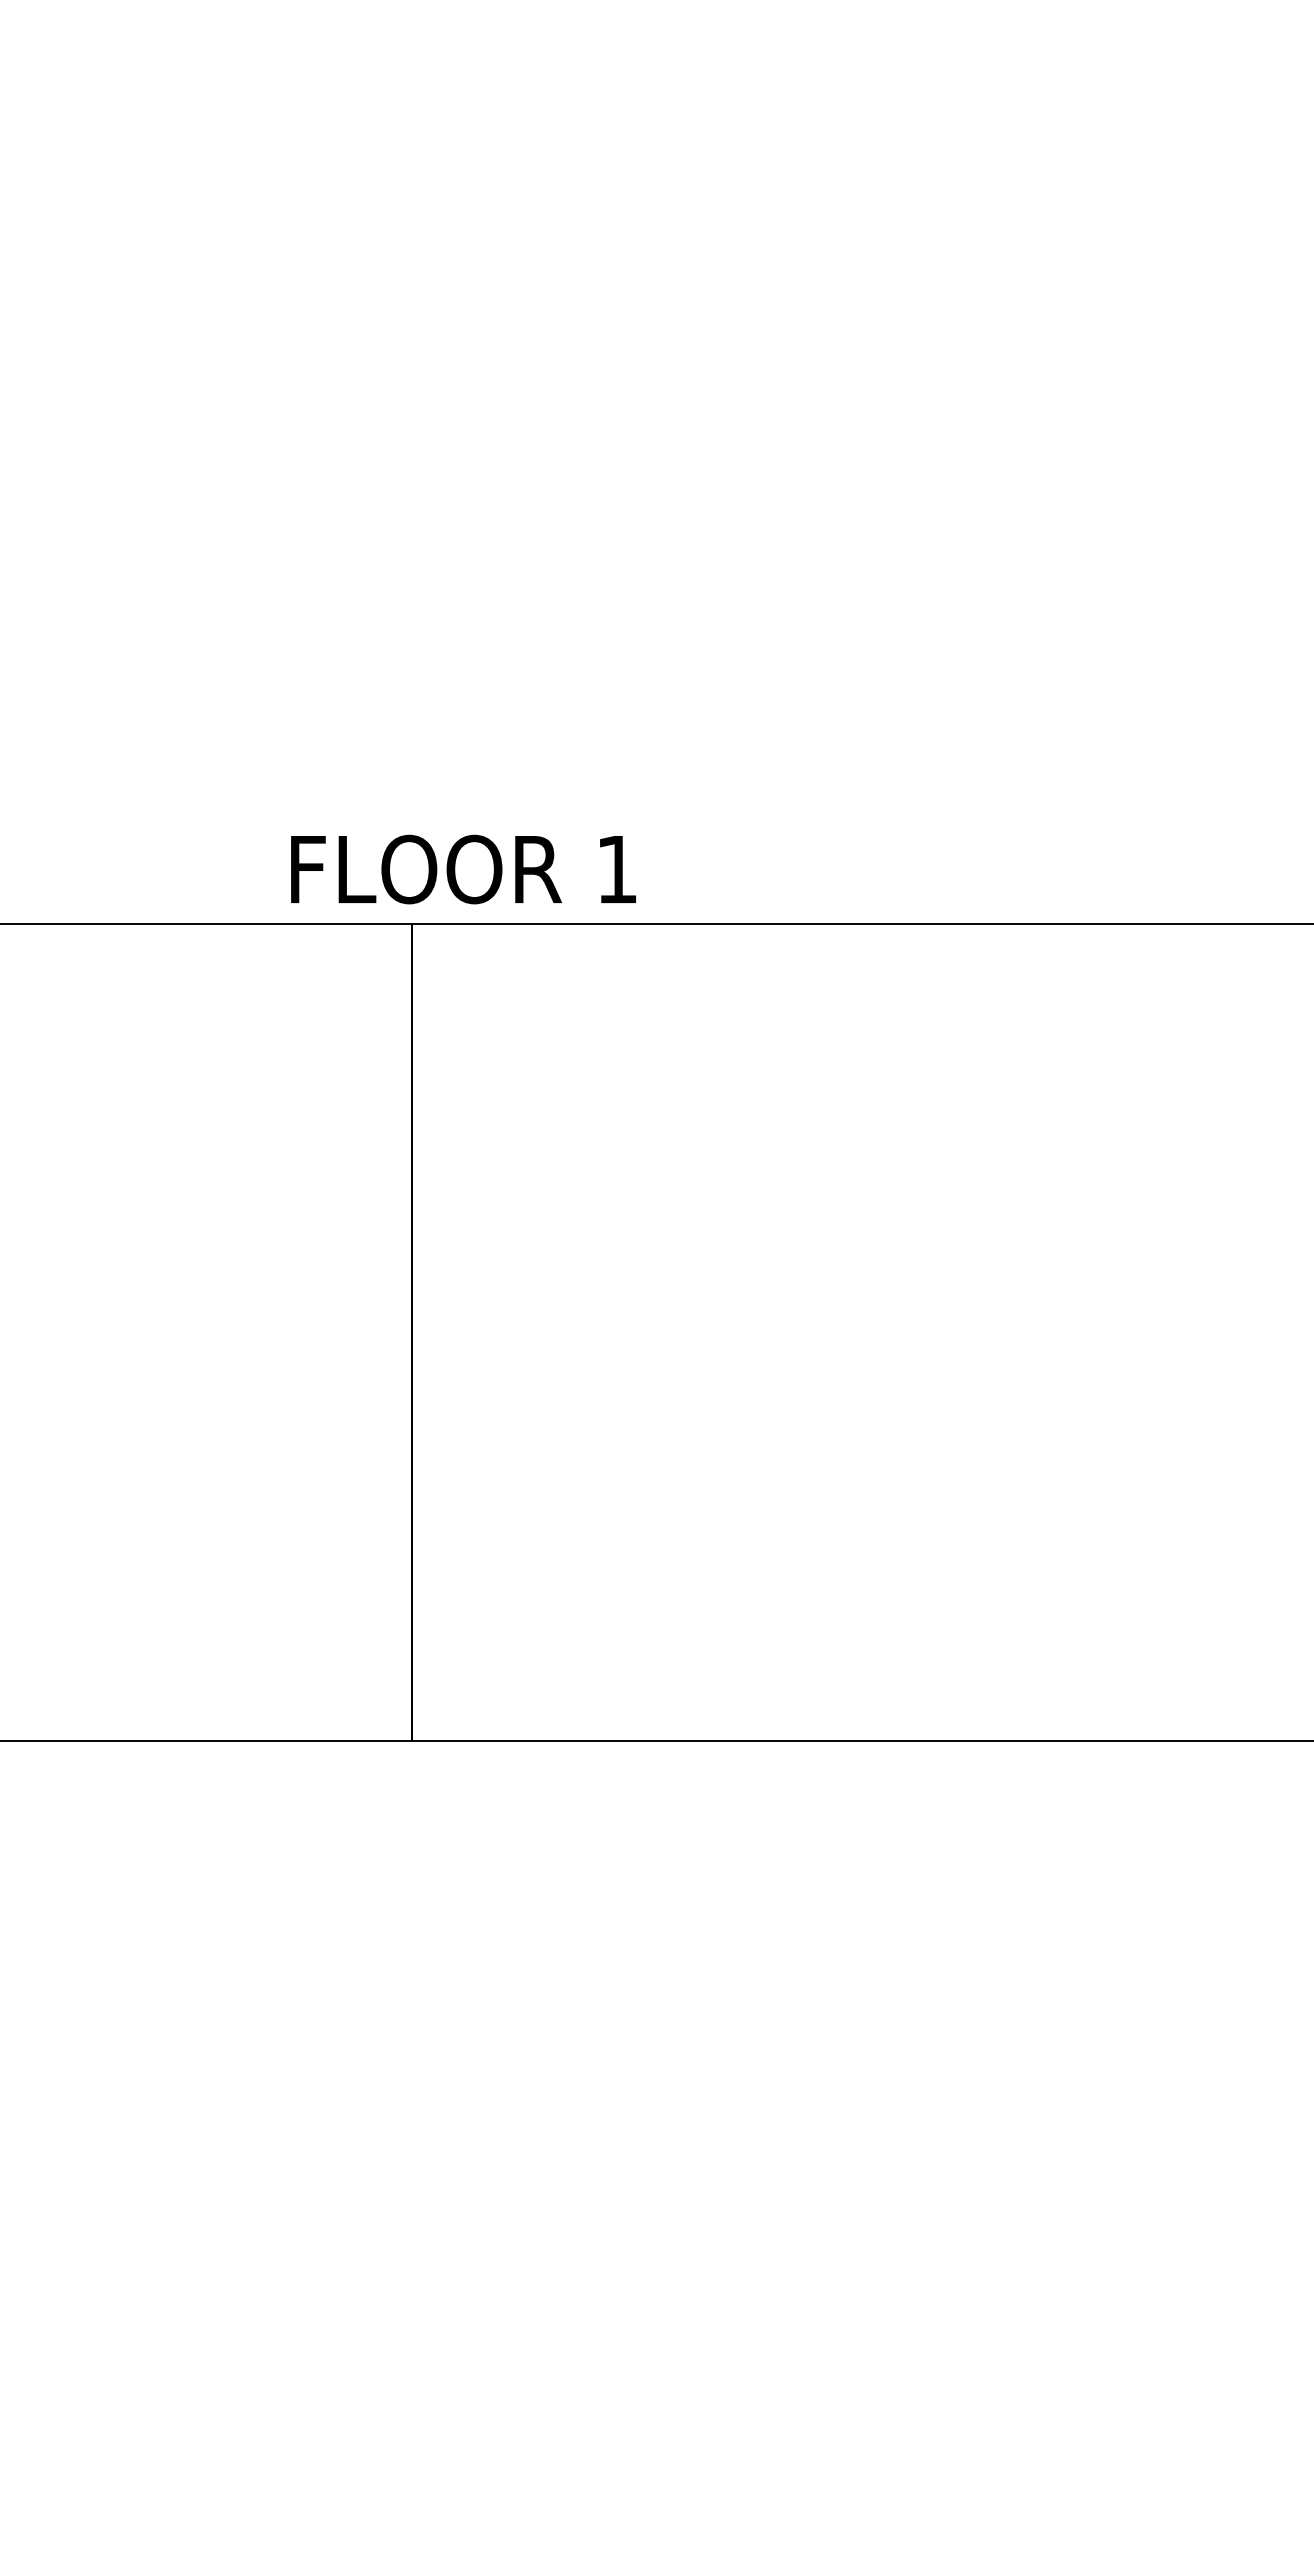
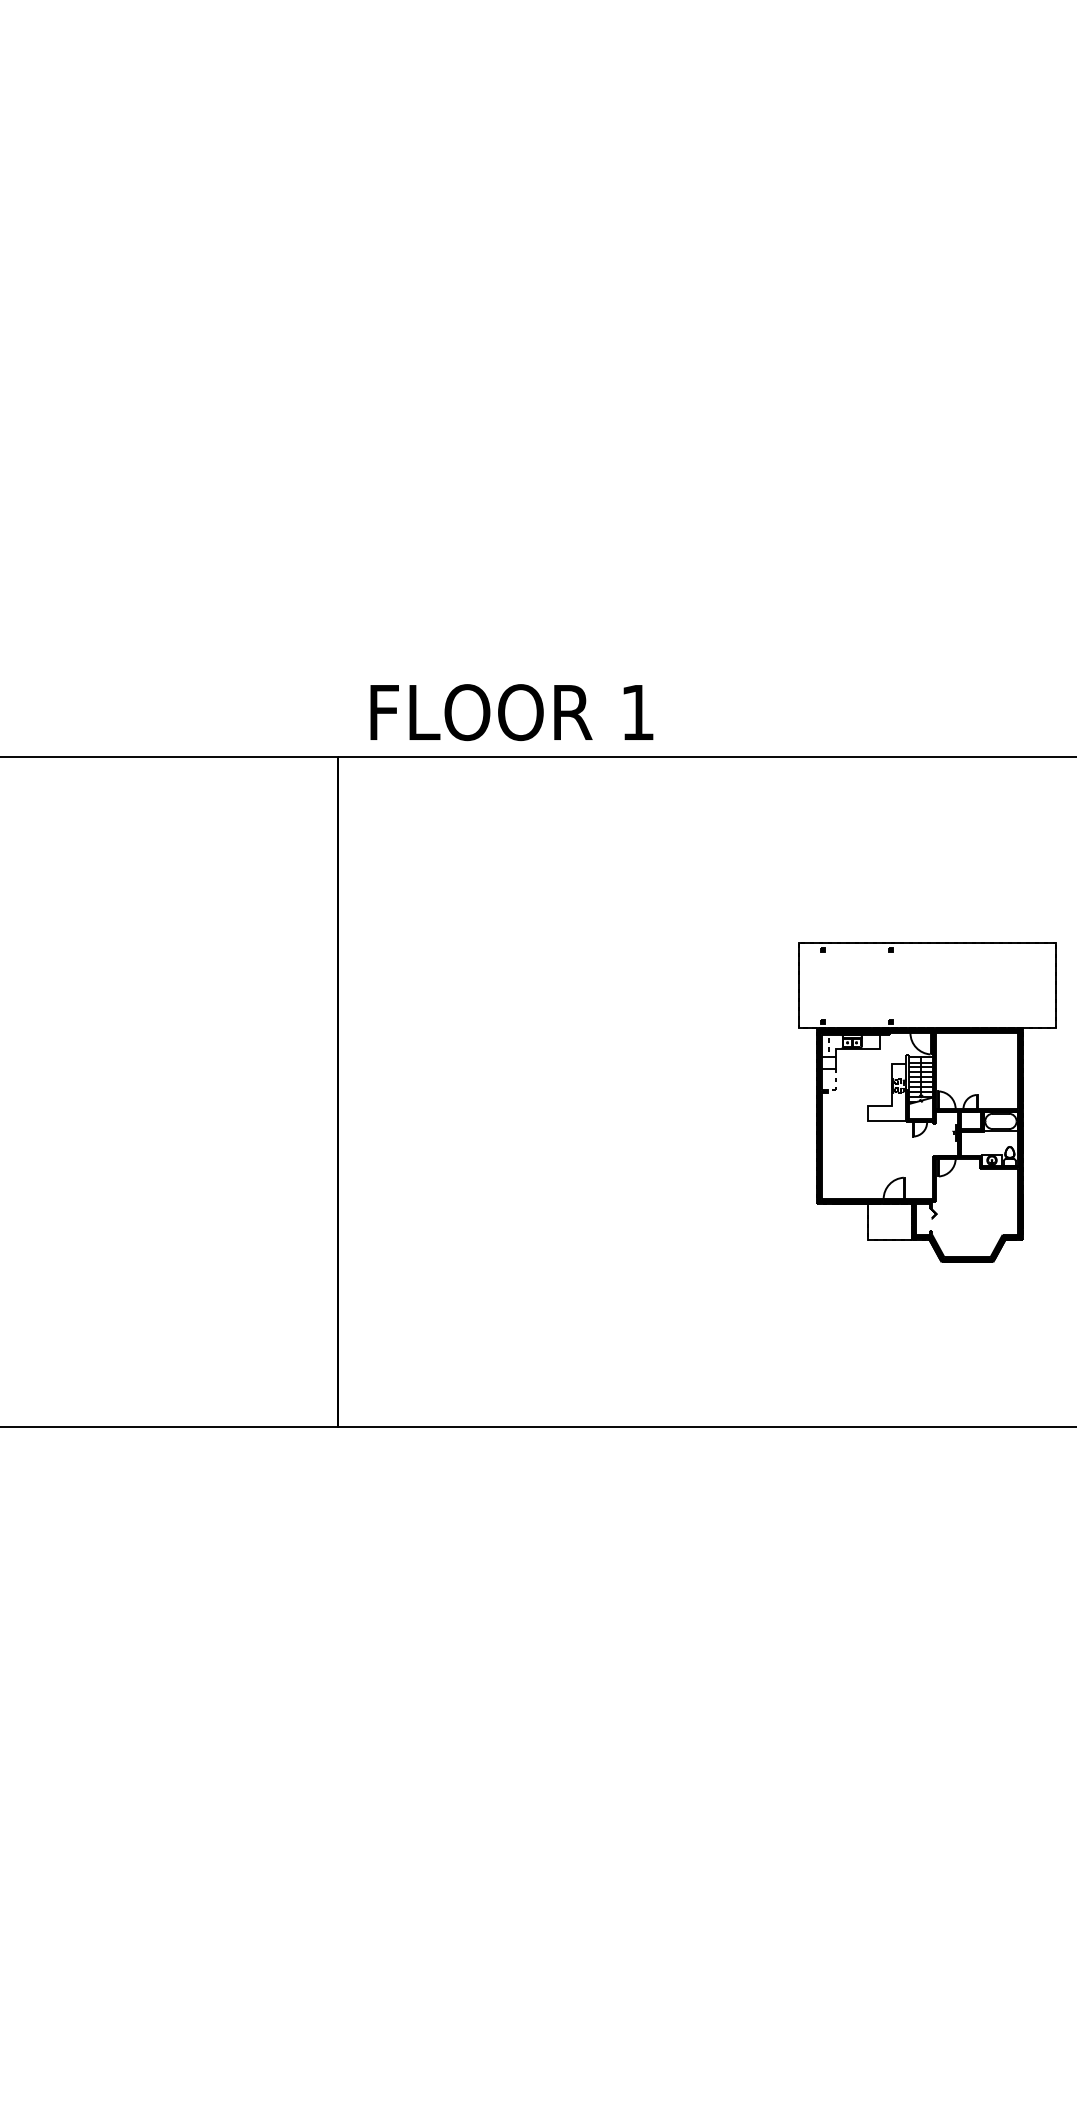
text: (463, 869) -> (511, 712), moved
part: (1131, 1344) -> (927, 1101), added

